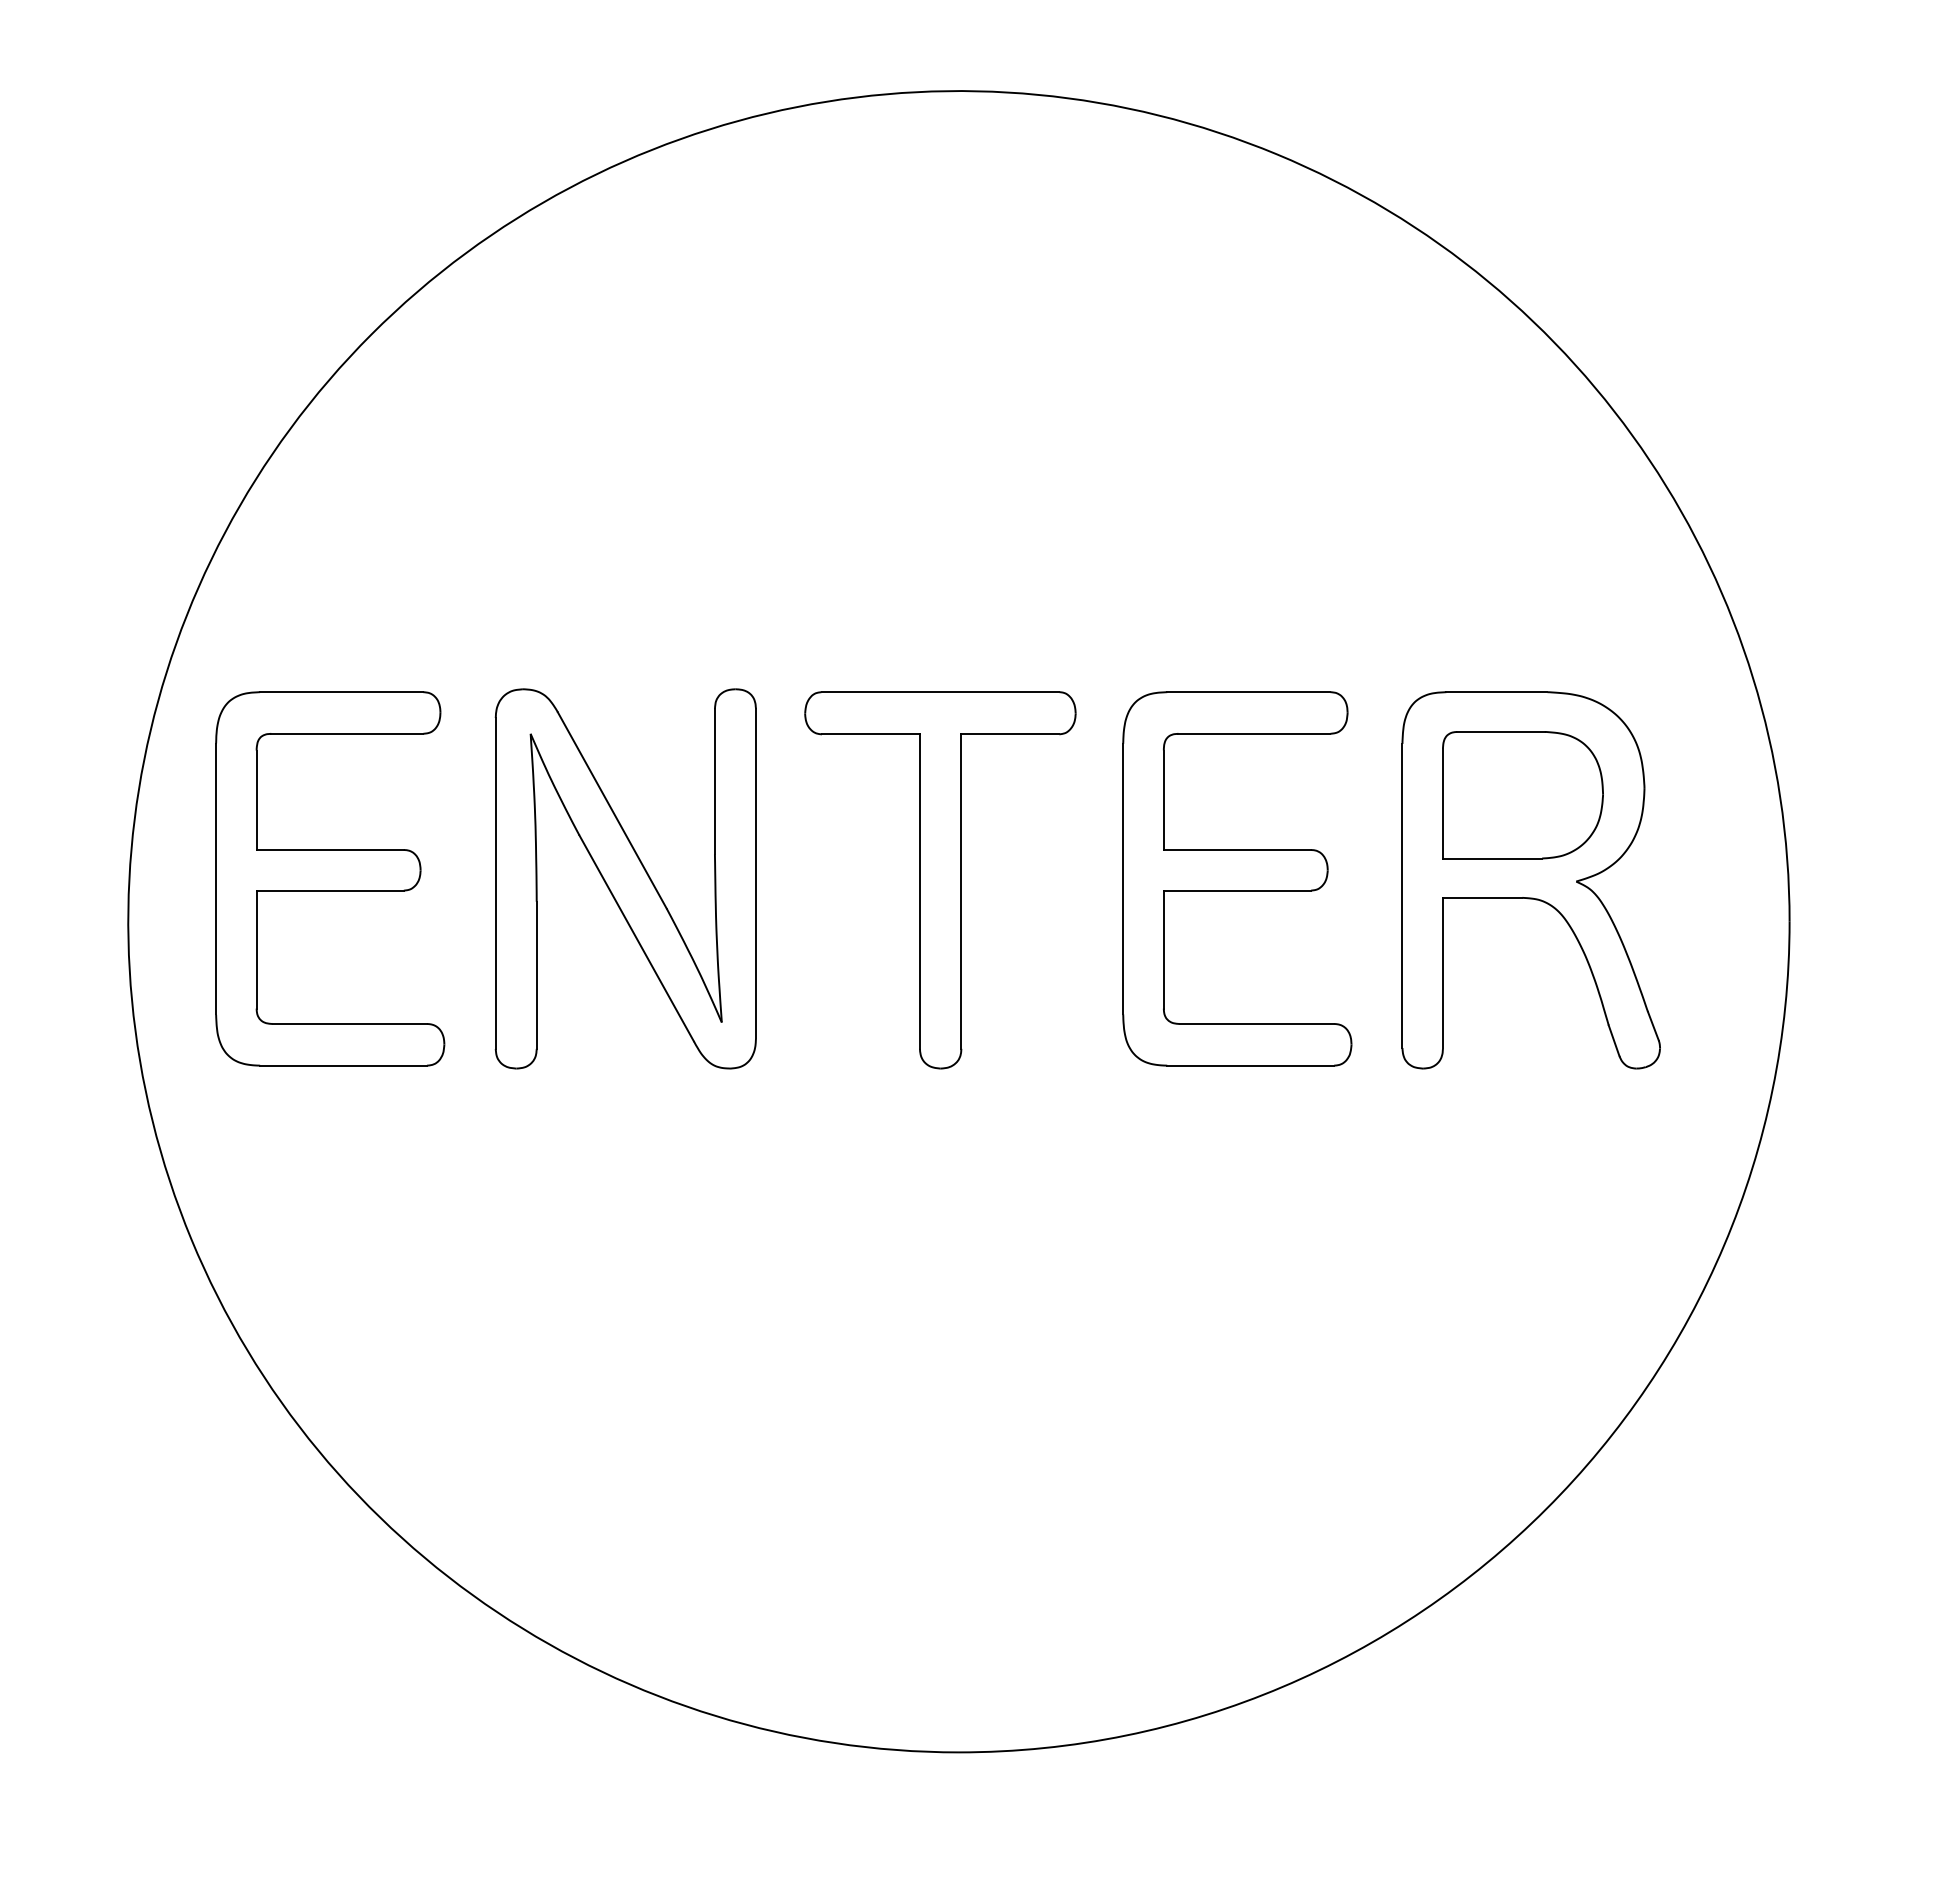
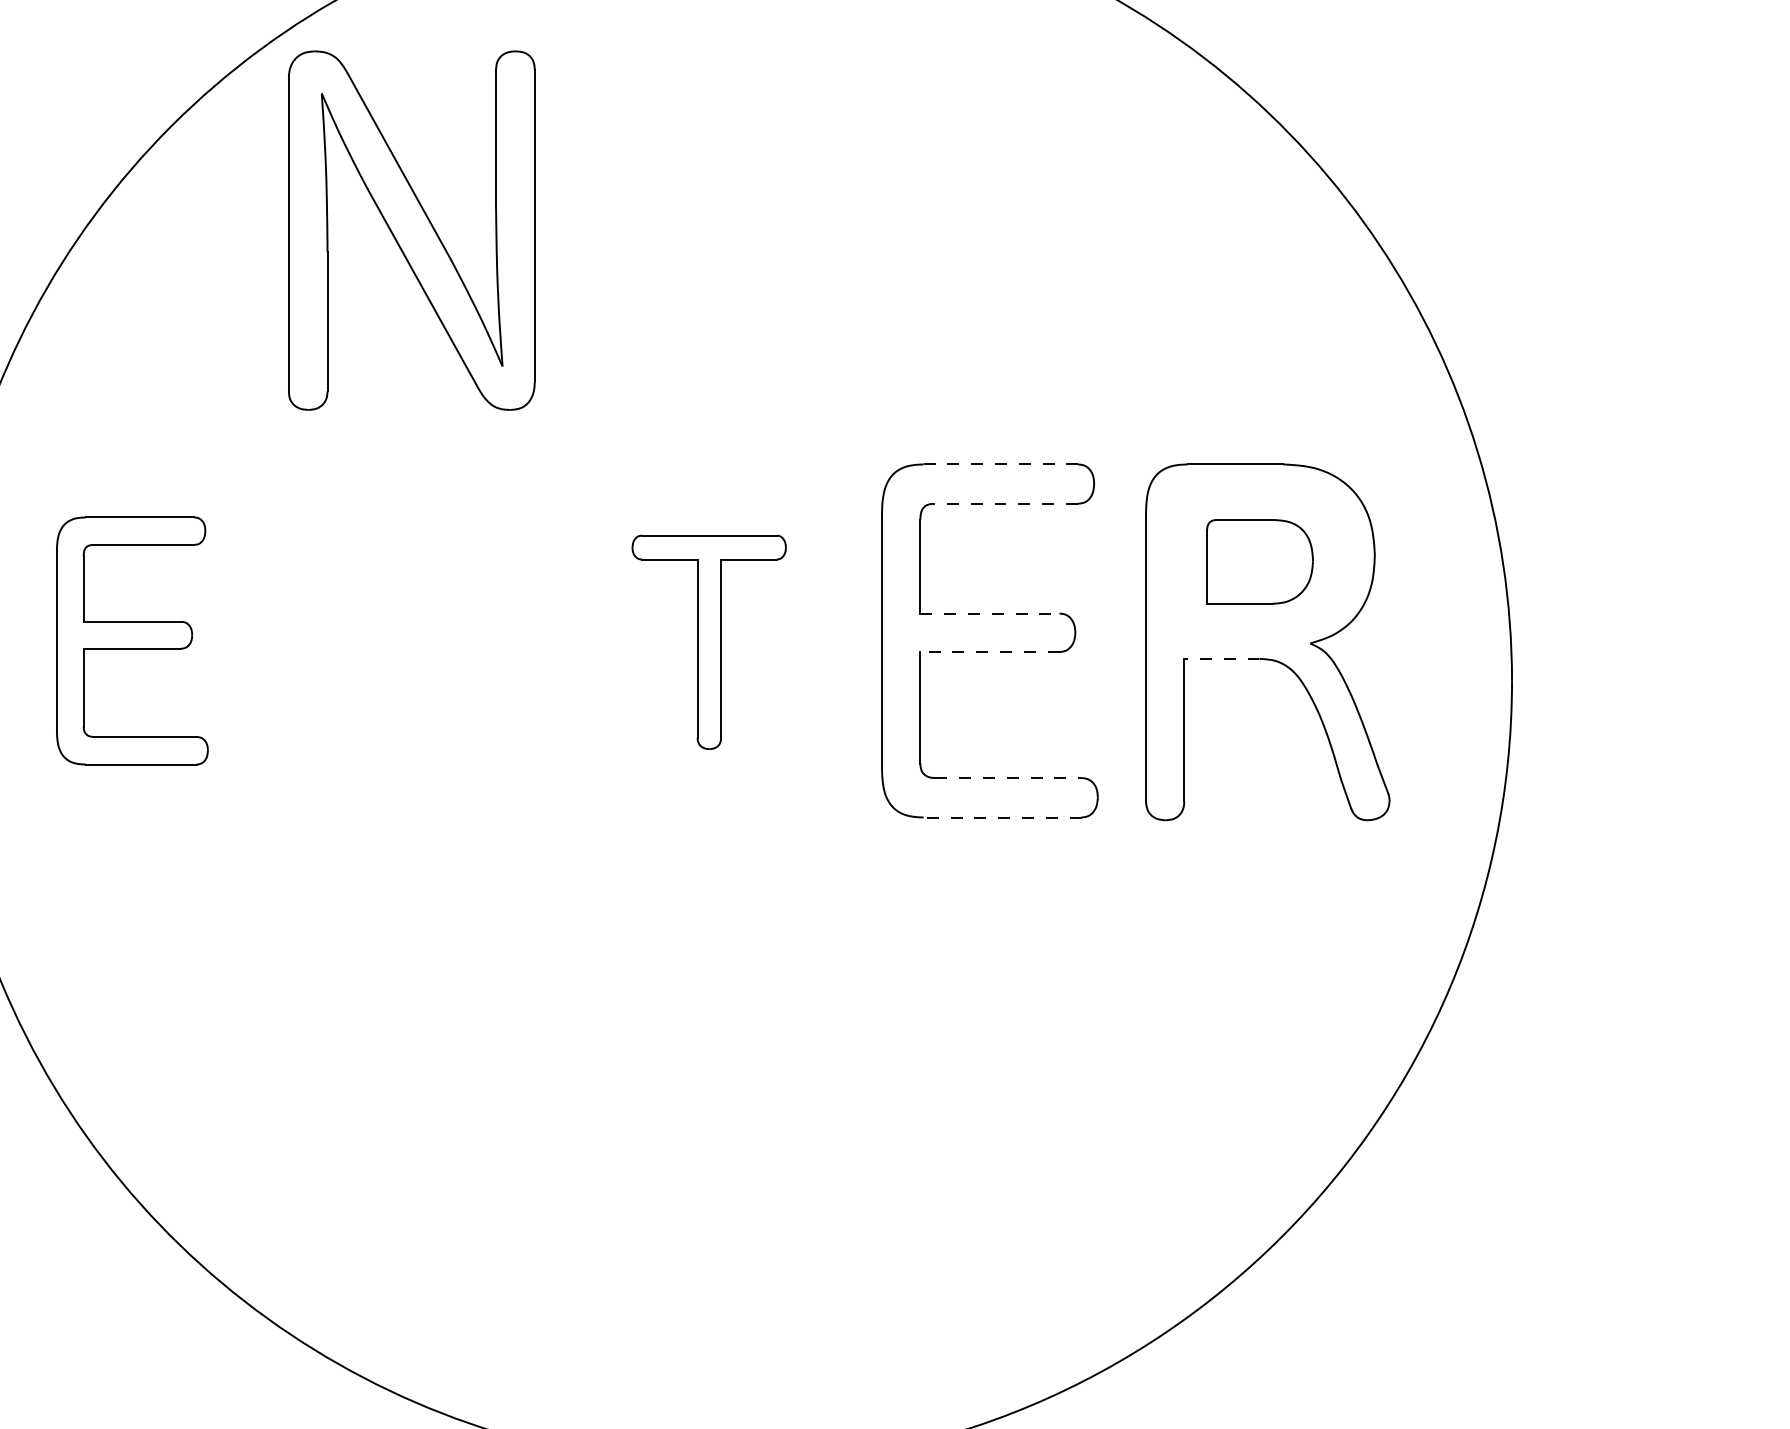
line: (1248, 692) -> (1000, 464), solid -> dashed
line: (1254, 733) -> (1006, 503), solid -> dashed
part: (1522, 795) -> (1259, 562), size x0.7
line: (1237, 849) -> (990, 613), solid -> dashed
part: (330, 878) -> (132, 640), size x0.7
part: (625, 878) -> (411, 230), moved
part: (940, 880) -> (709, 642), size x0.6
line: (1237, 890) -> (990, 651), solid -> dashed
line: (1482, 897) -> (1221, 658), solid -> dashed
line: (1257, 1023) -> (1008, 777), solid -> dashed
line: (1250, 1065) -> (1002, 817), solid -> dashed

